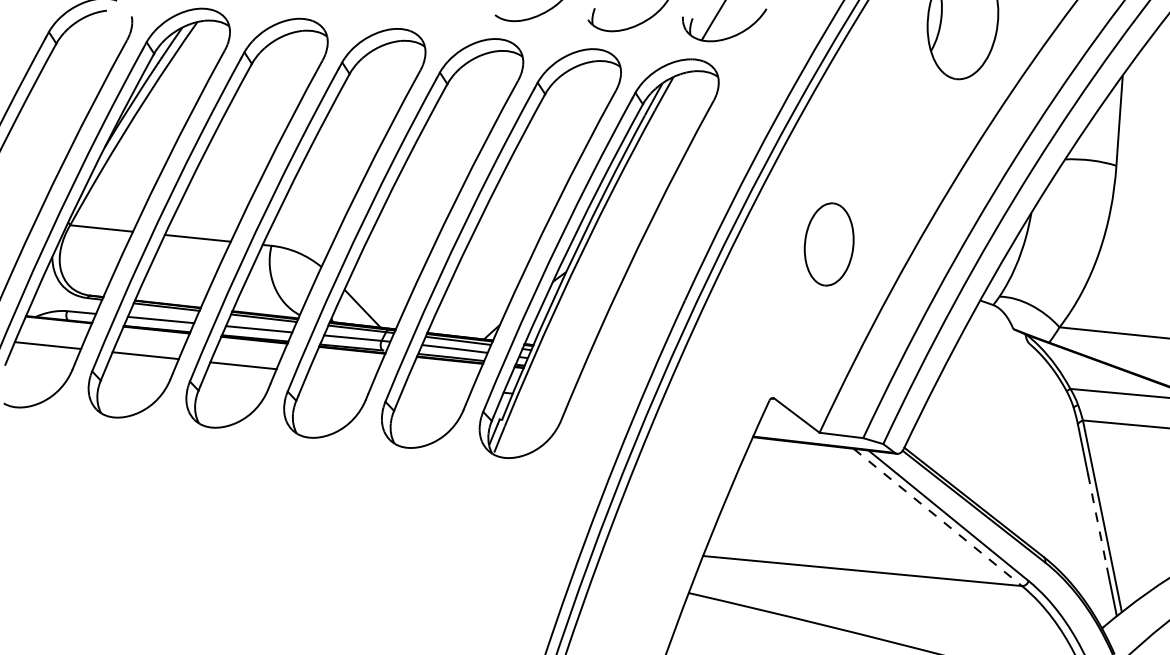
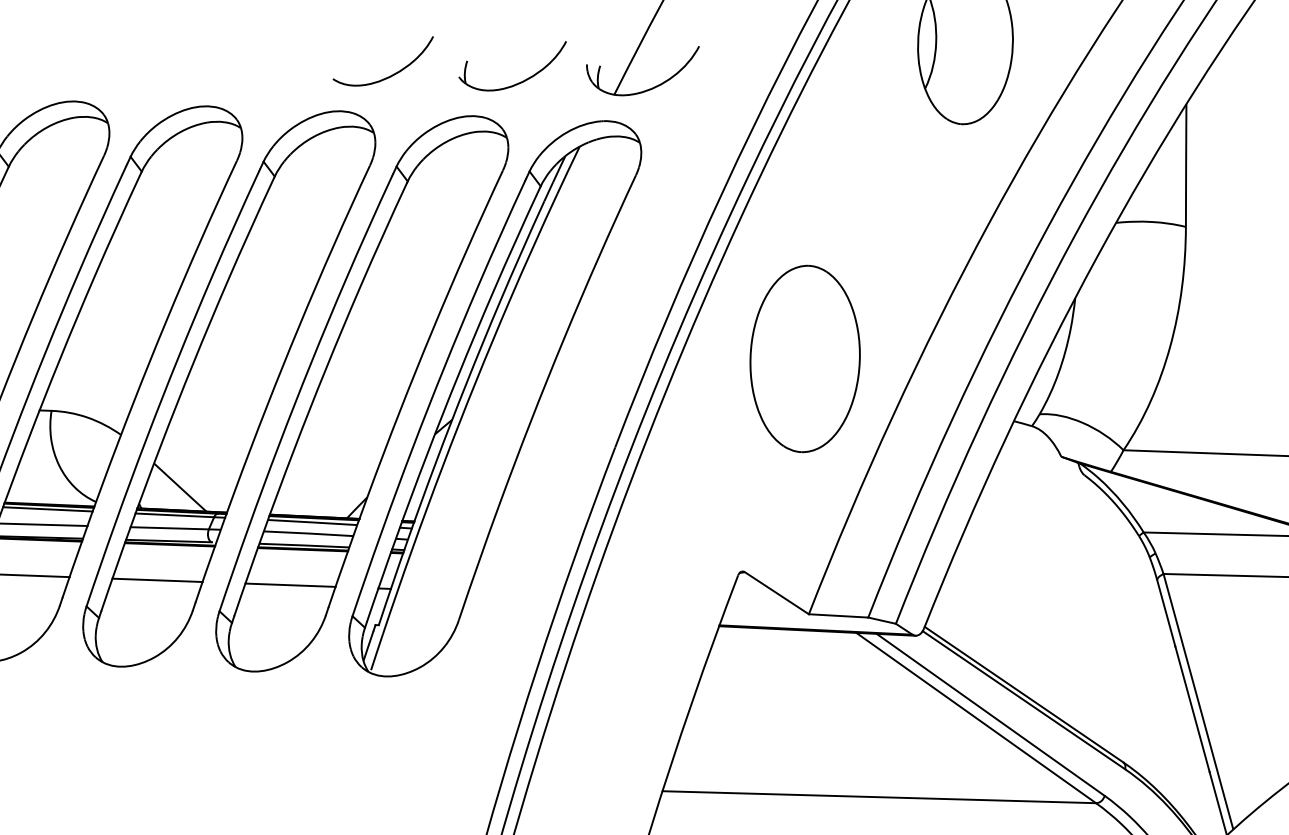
part: (828, 244) -> (803, 359), size x1.67
line: (341, 375) -> (157, 579), added
line: (438, 385) -> (289, 584), added
line: (937, 517) -> (975, 718), dashed -> solid
line: (1097, 522) -> (1192, 710), dashed -> solid

